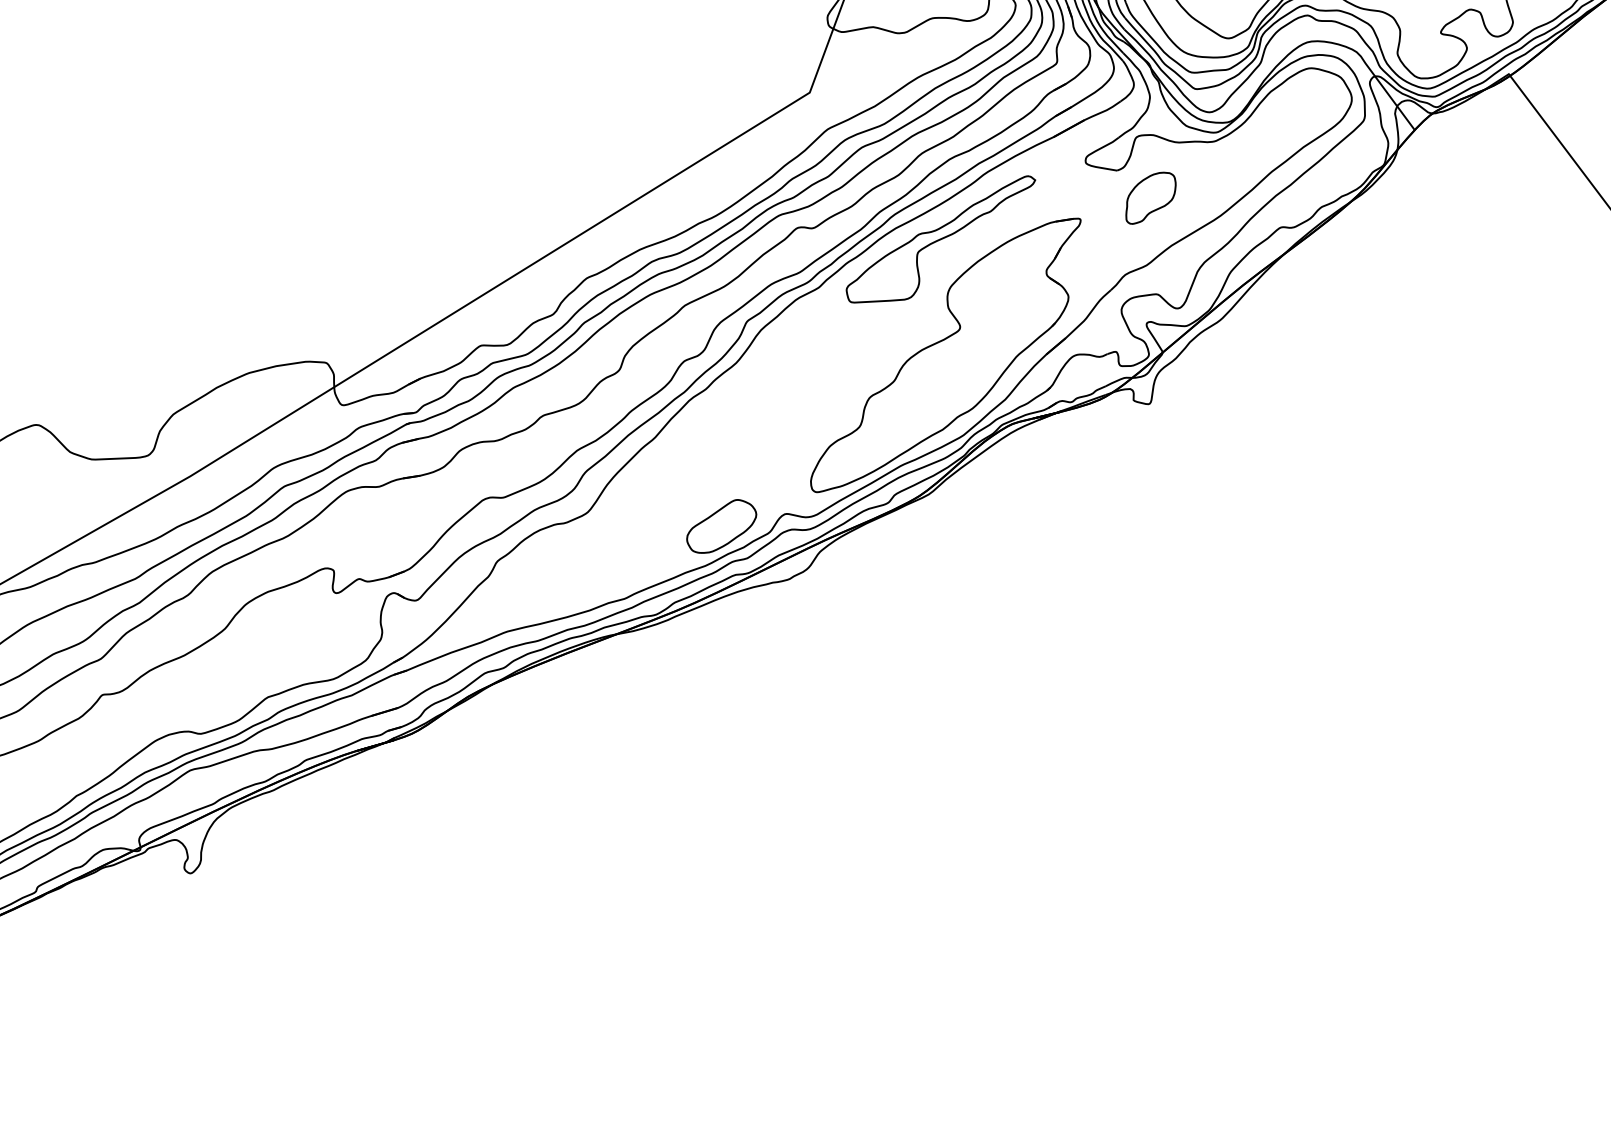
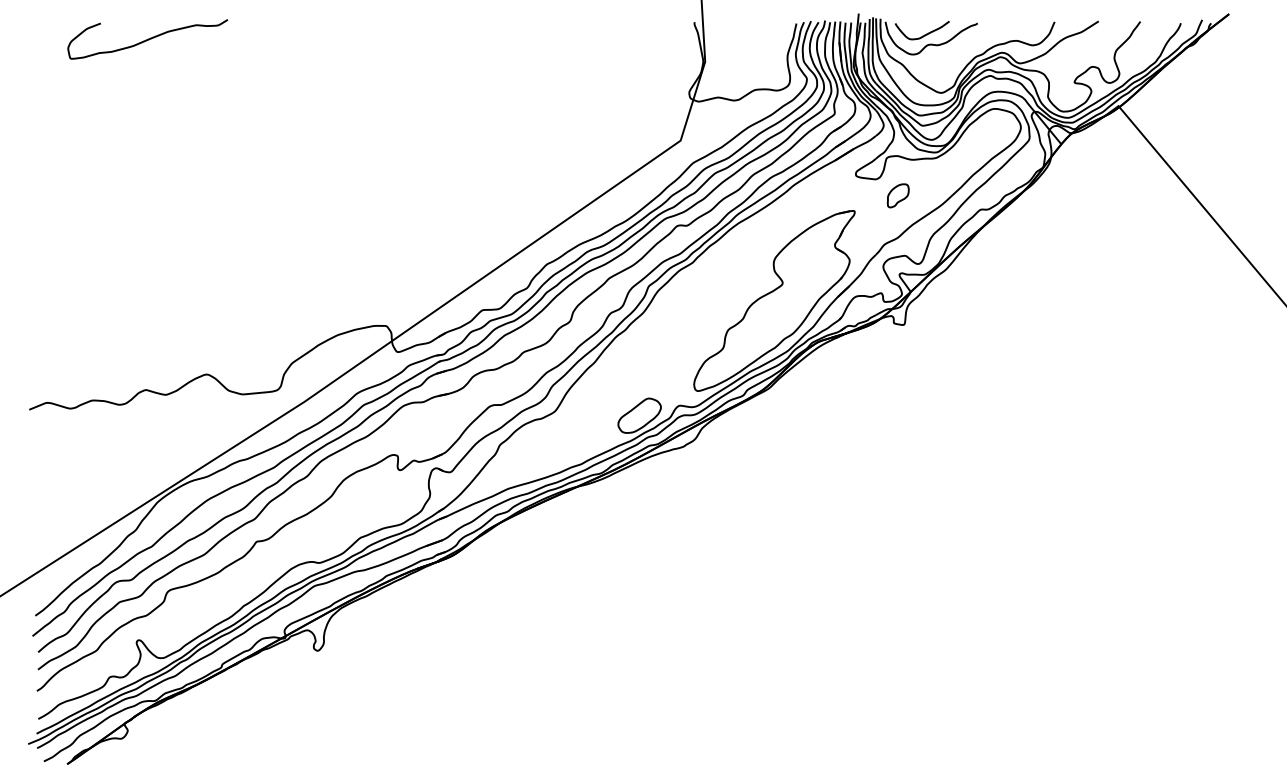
part: (1151, 197) -> (898, 195), size x0.7
part: (940, 239) -> (767, 228), removed

